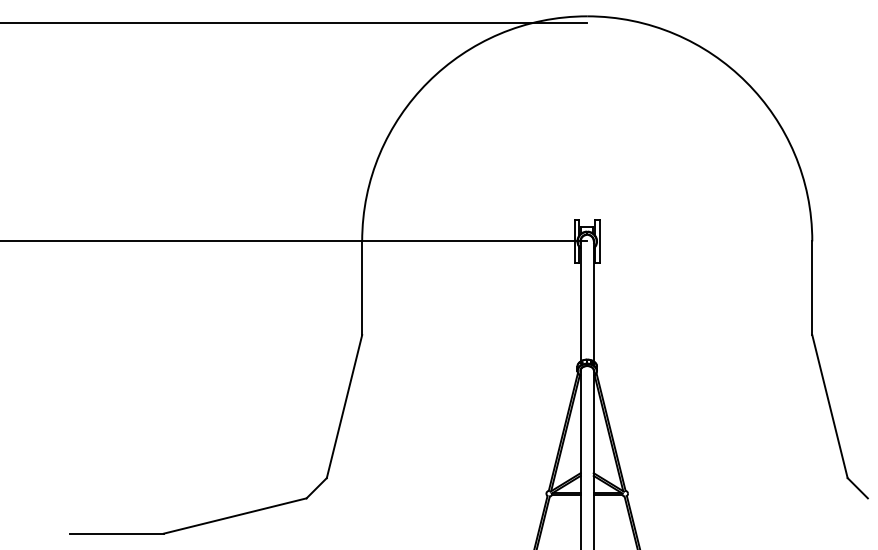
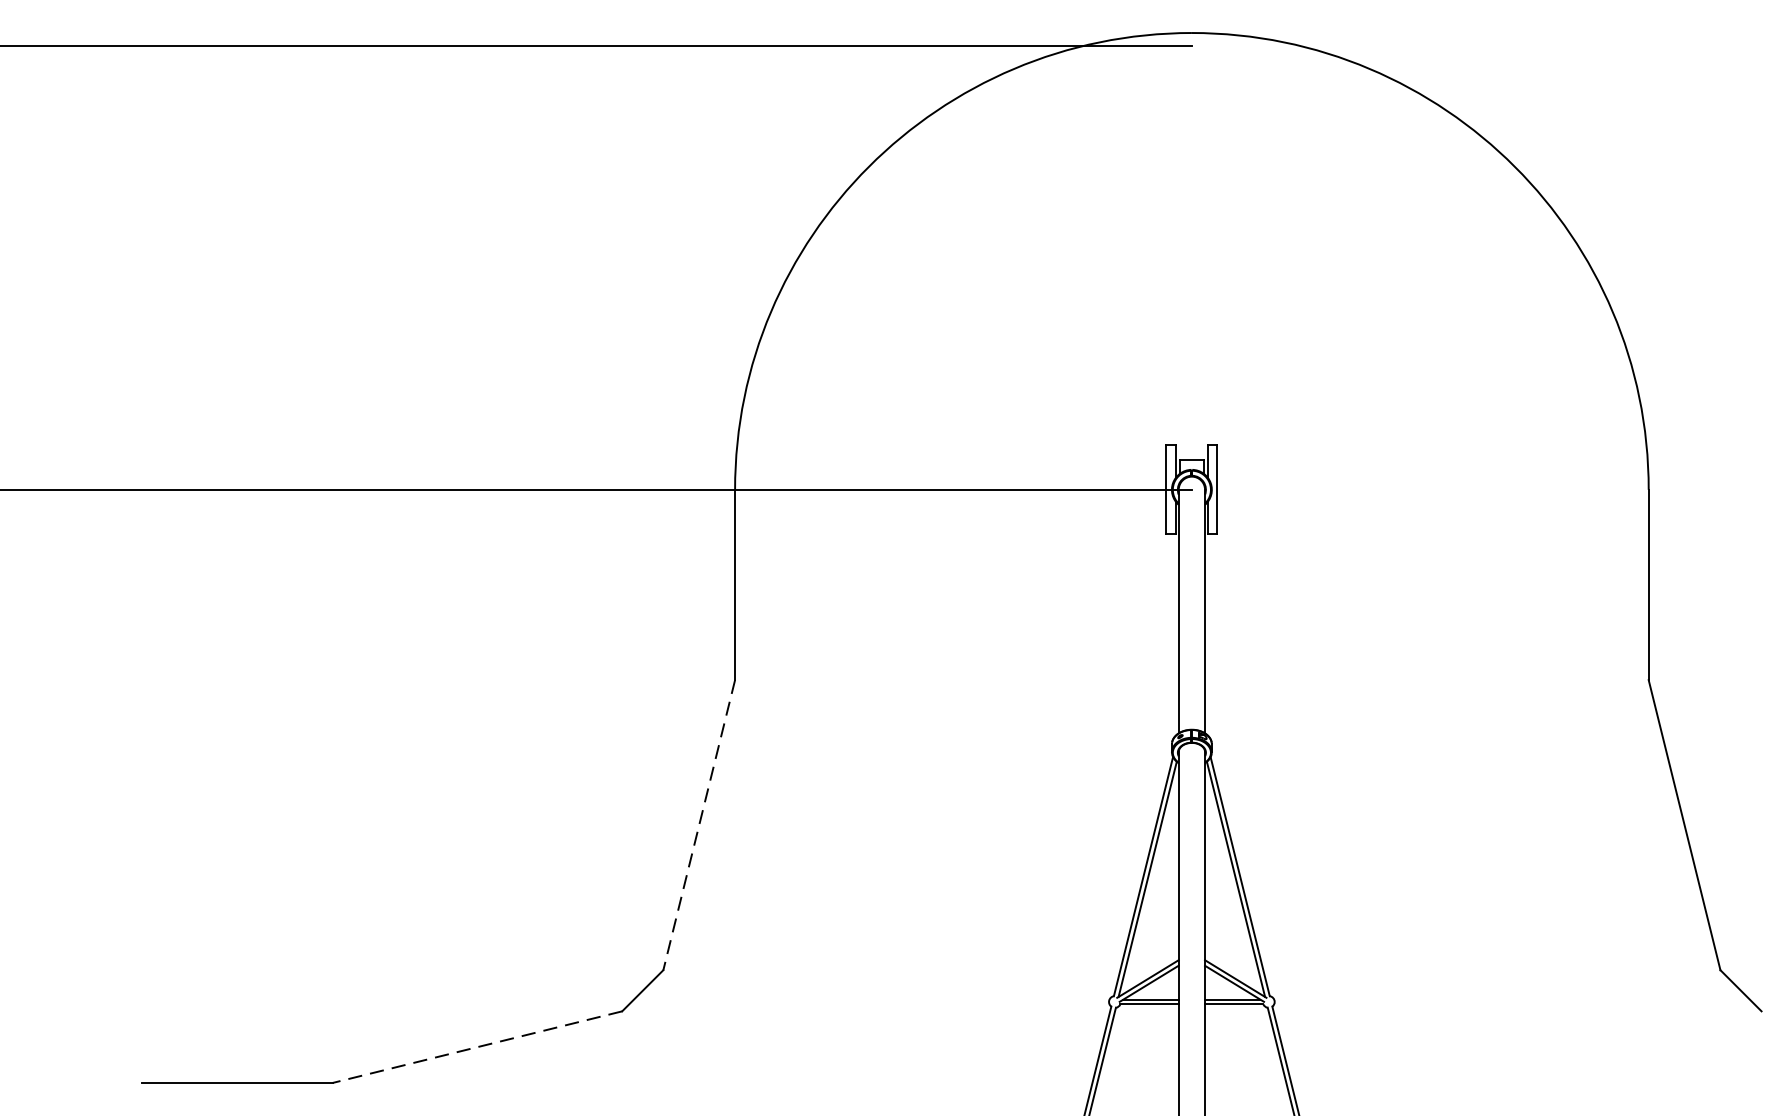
line: (344, 406) -> (699, 824), solid -> dashed
line: (234, 516) -> (475, 1048), solid -> dashed

